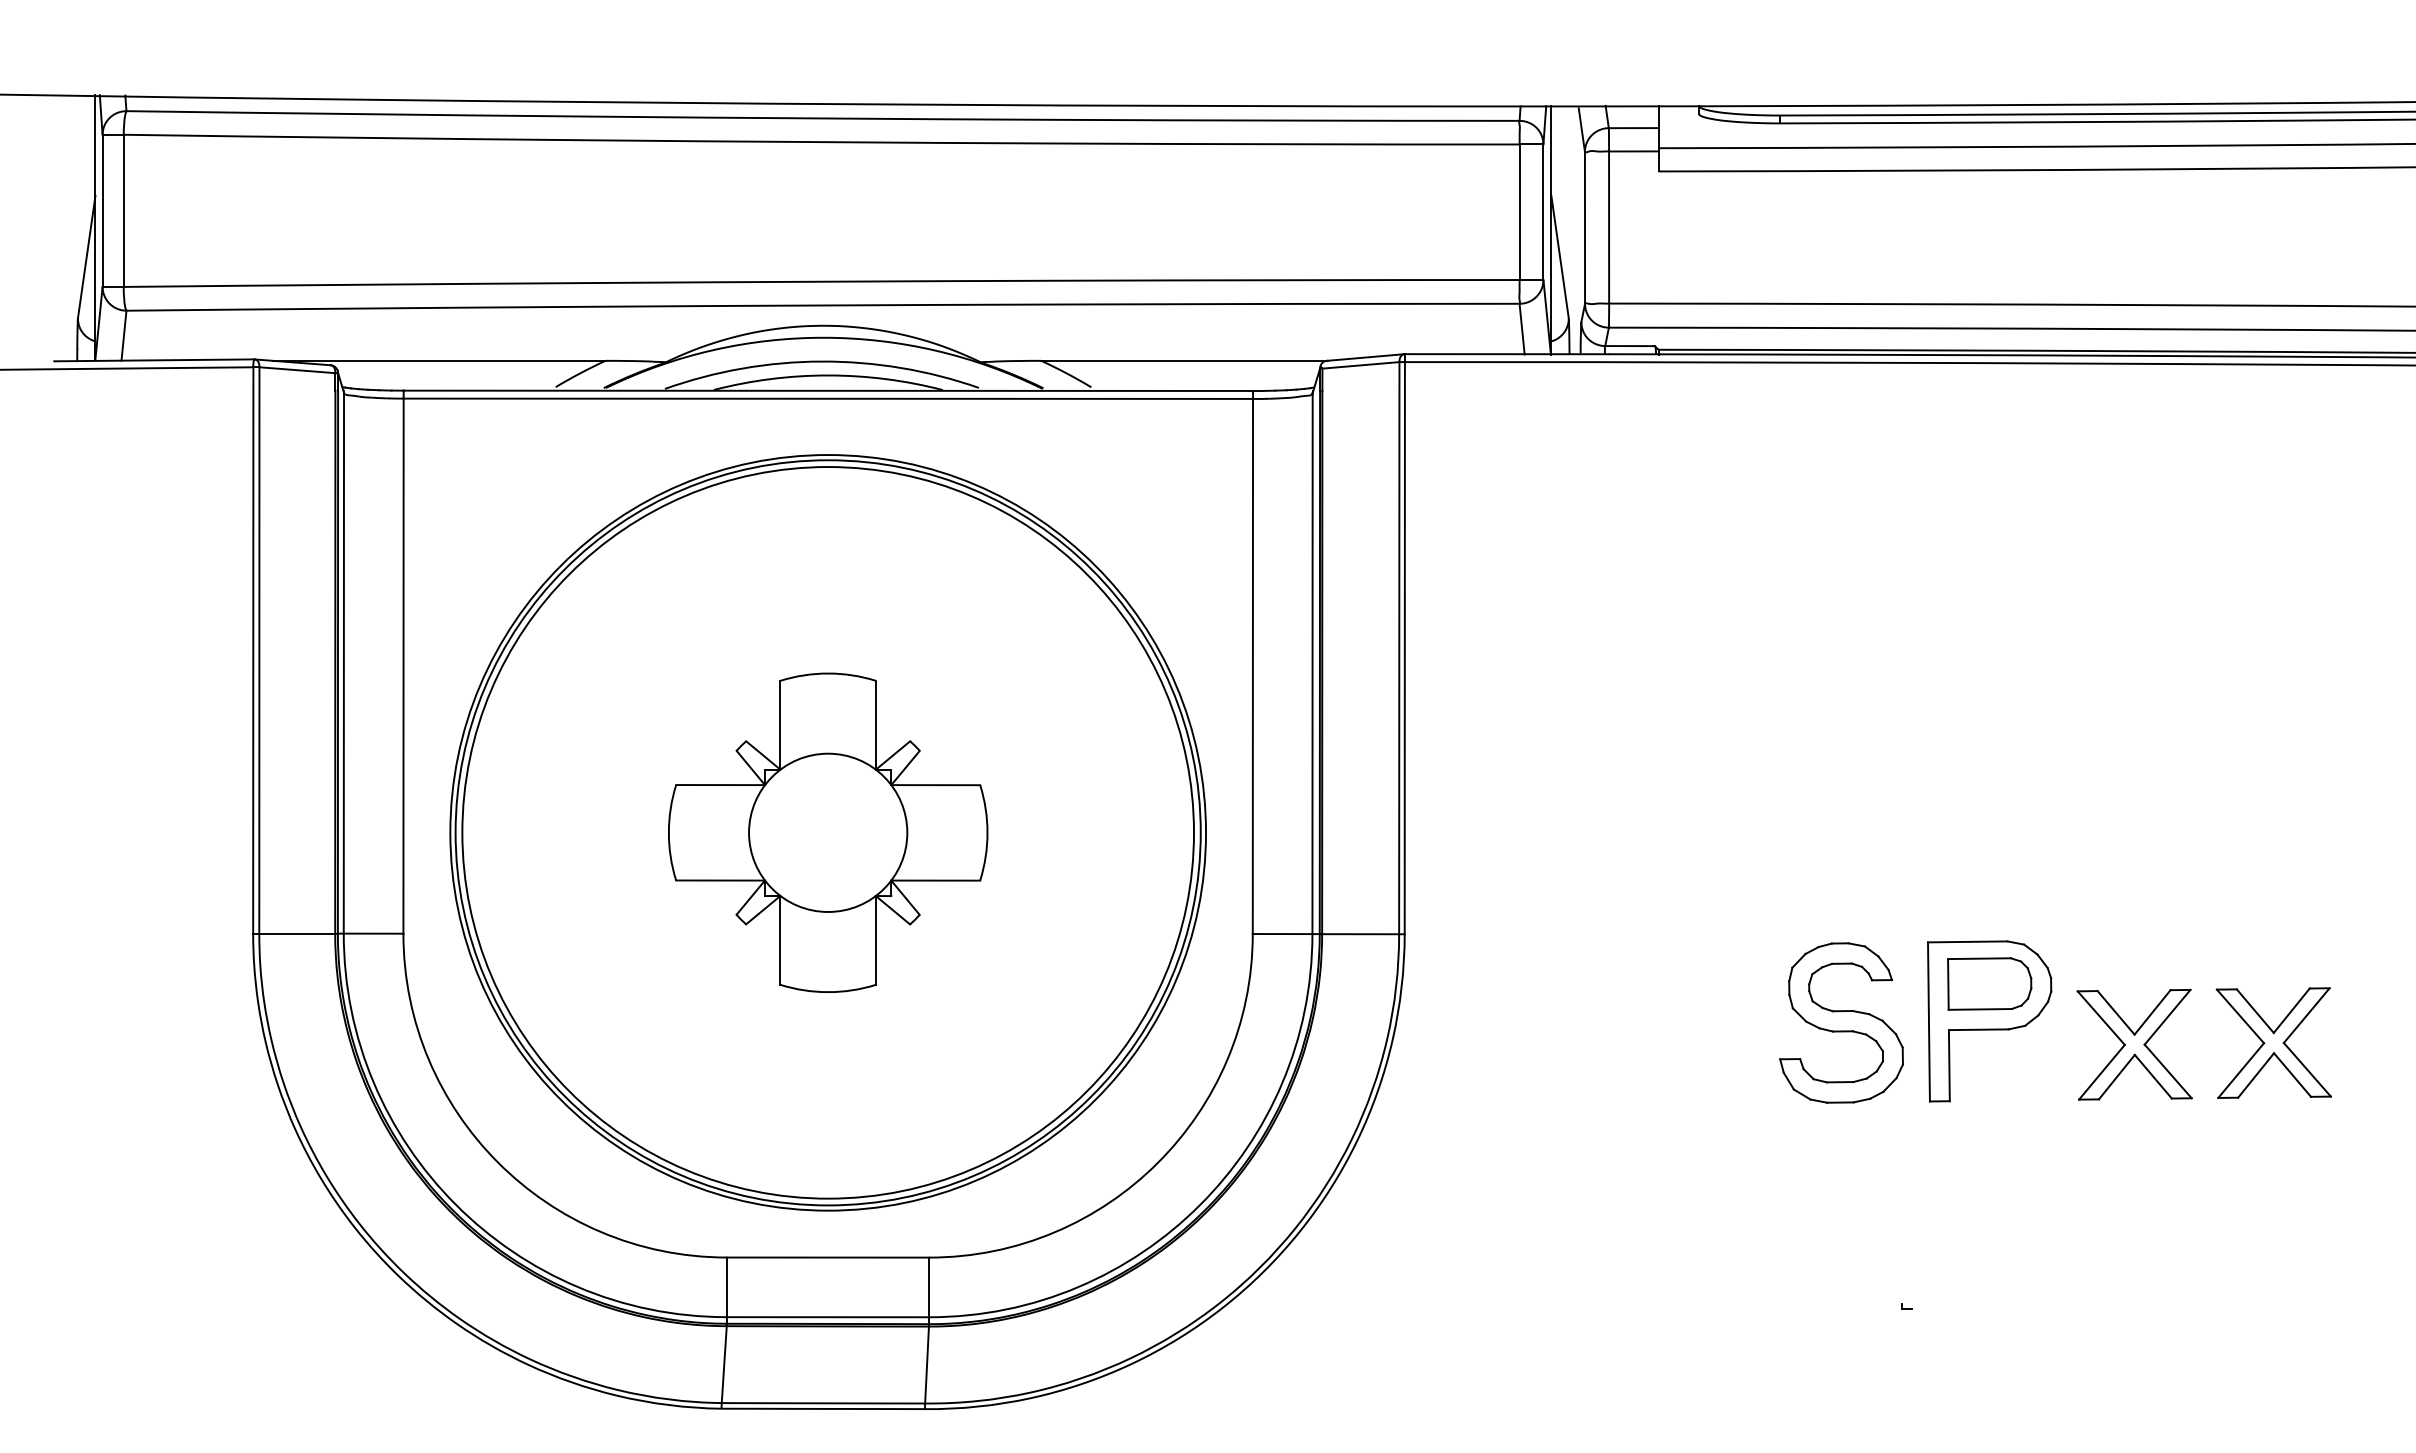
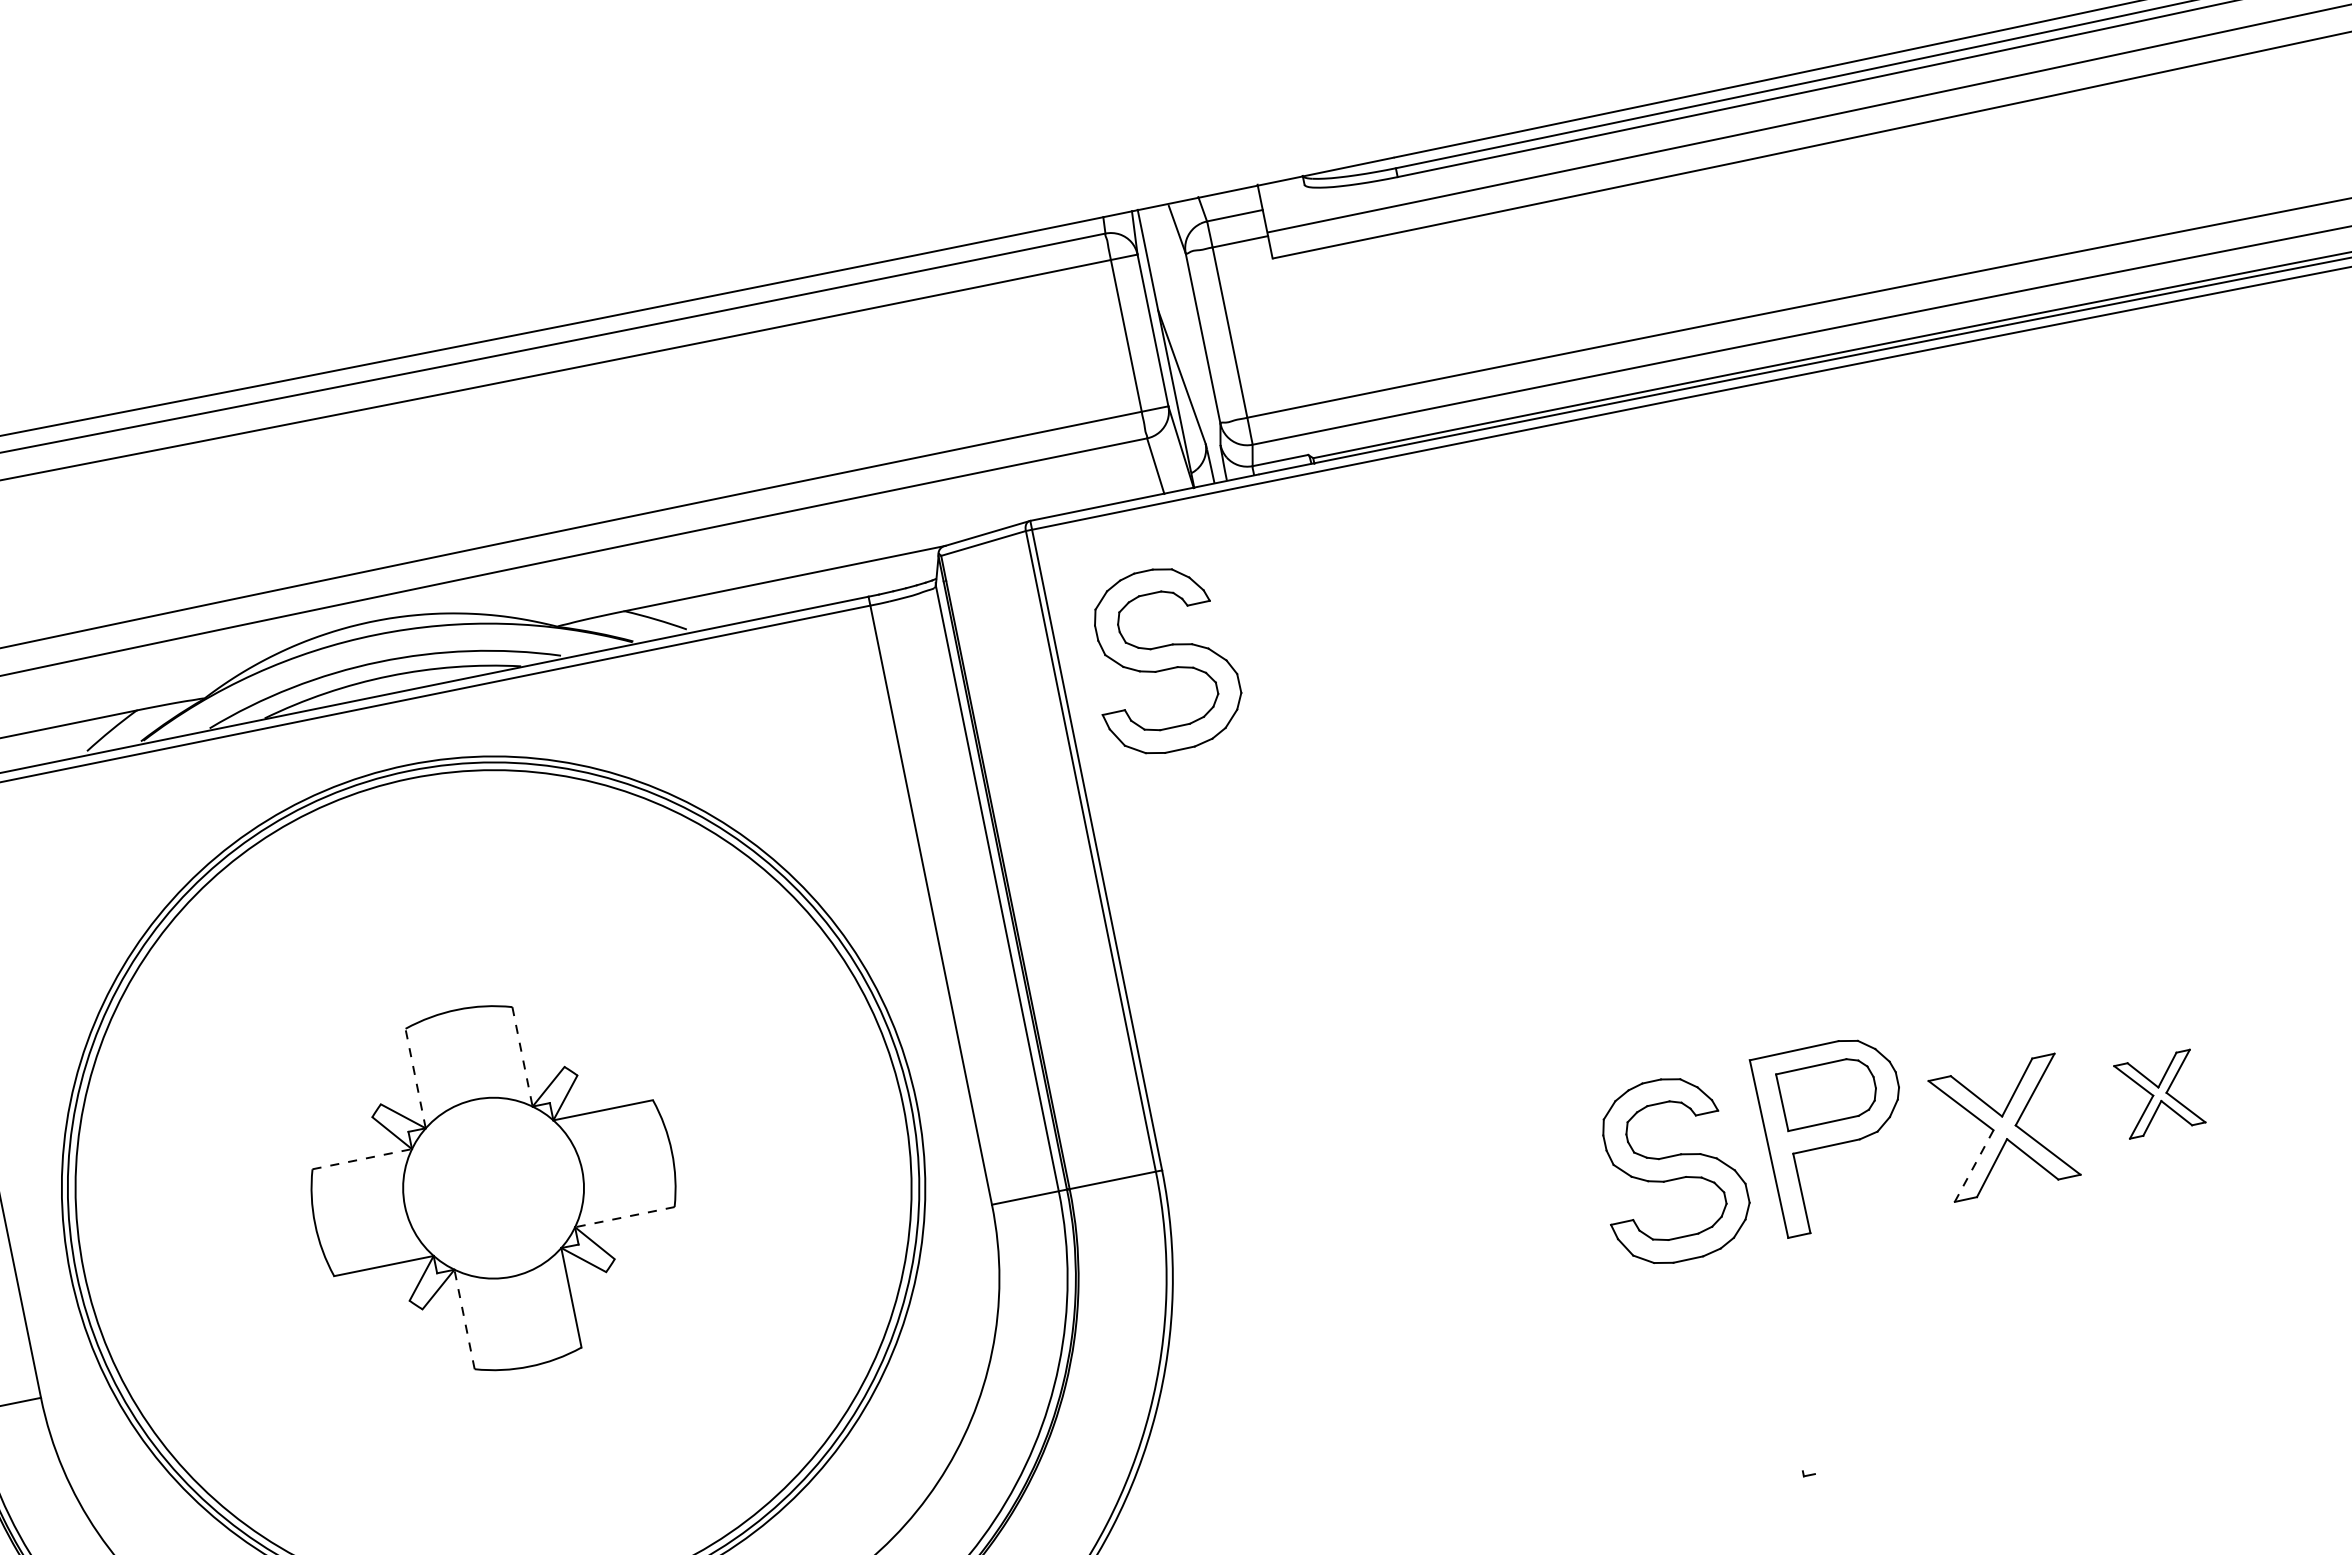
part: (1494, 496) -> (1162, 659), added
line: (780, 724) -> (415, 1077), solid -> dashed
line: (875, 725) -> (522, 1057), solid -> dashed
line: (721, 785) -> (363, 1159), solid -> dashed
line: (935, 880) -> (624, 1217), solid -> dashed
line: (780, 939) -> (464, 1318), solid -> dashed
part: (2273, 1042) -> (2159, 1093), size x0.6
line: (2101, 1072) -> (1973, 1166), solid -> dashed

